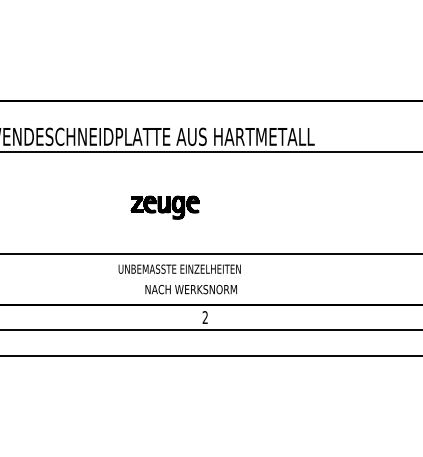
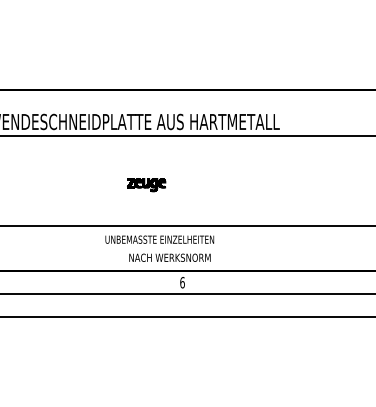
part: (164, 207) -> (146, 184), size x0.62
text: (205, 317) -> (182, 282), 2 -> 6

